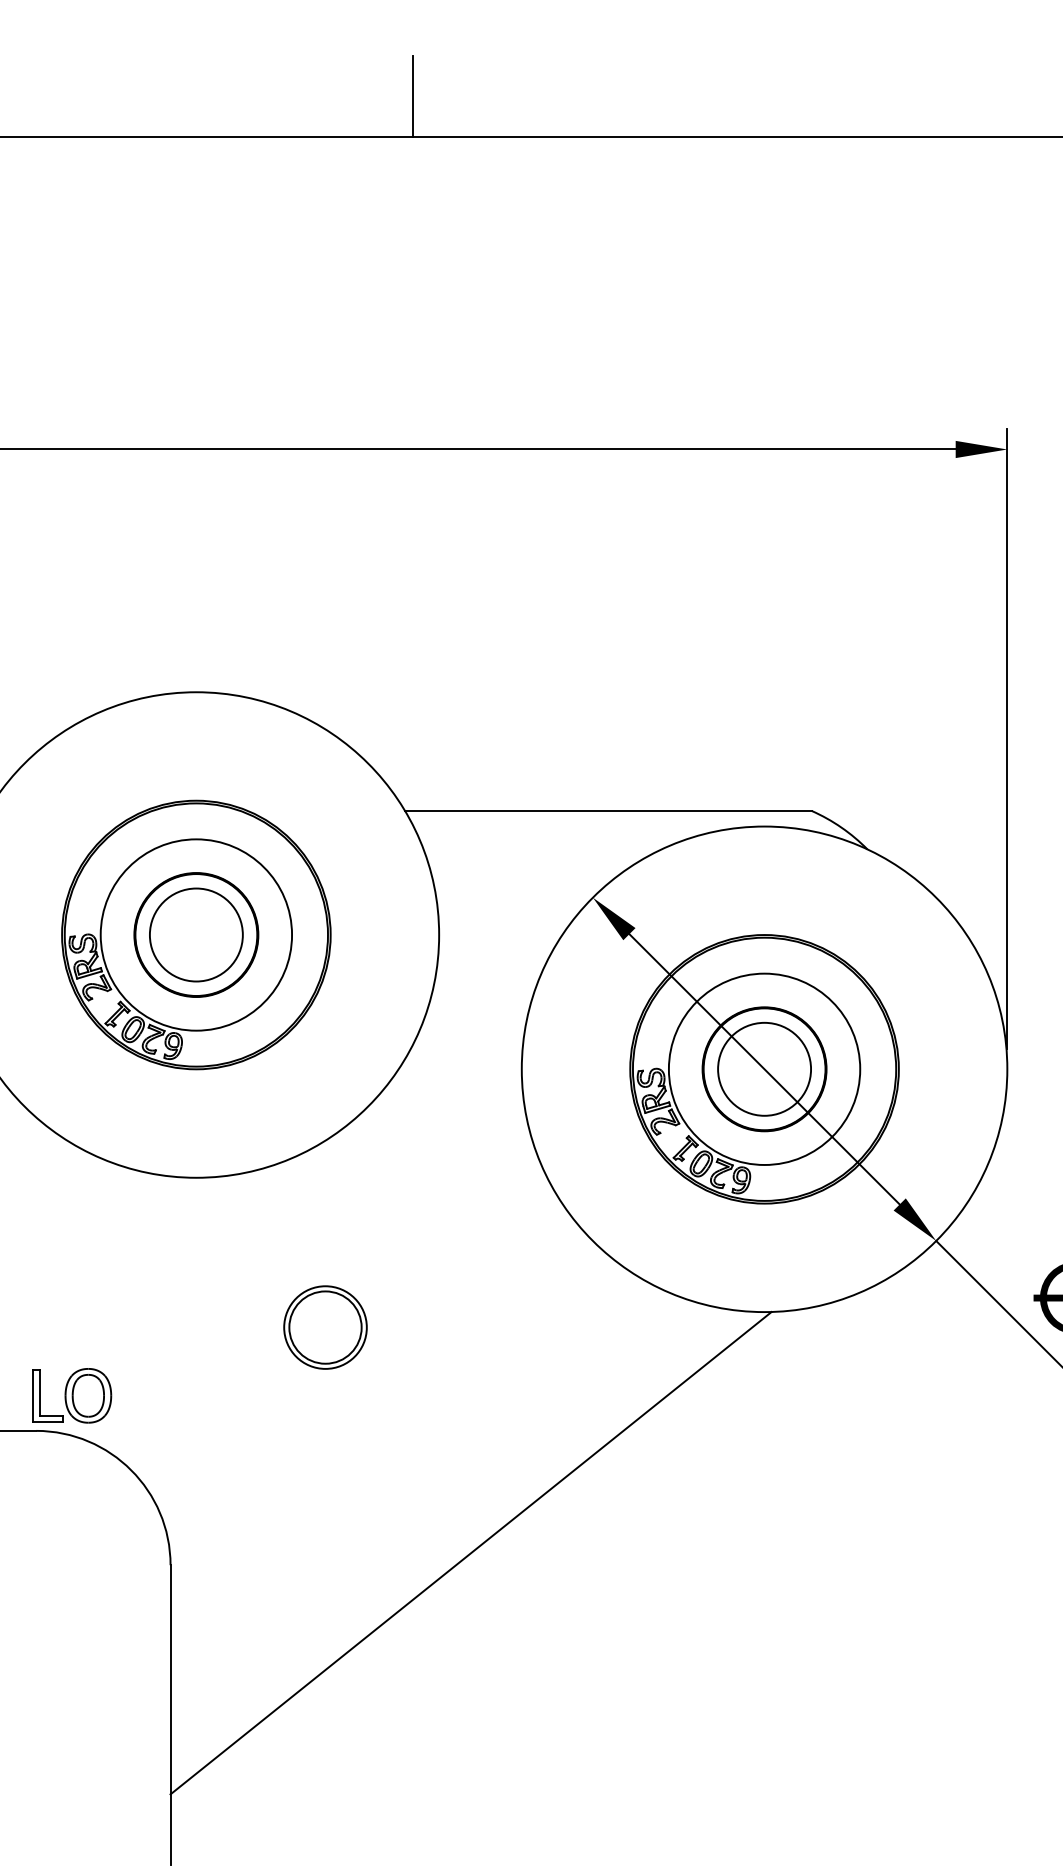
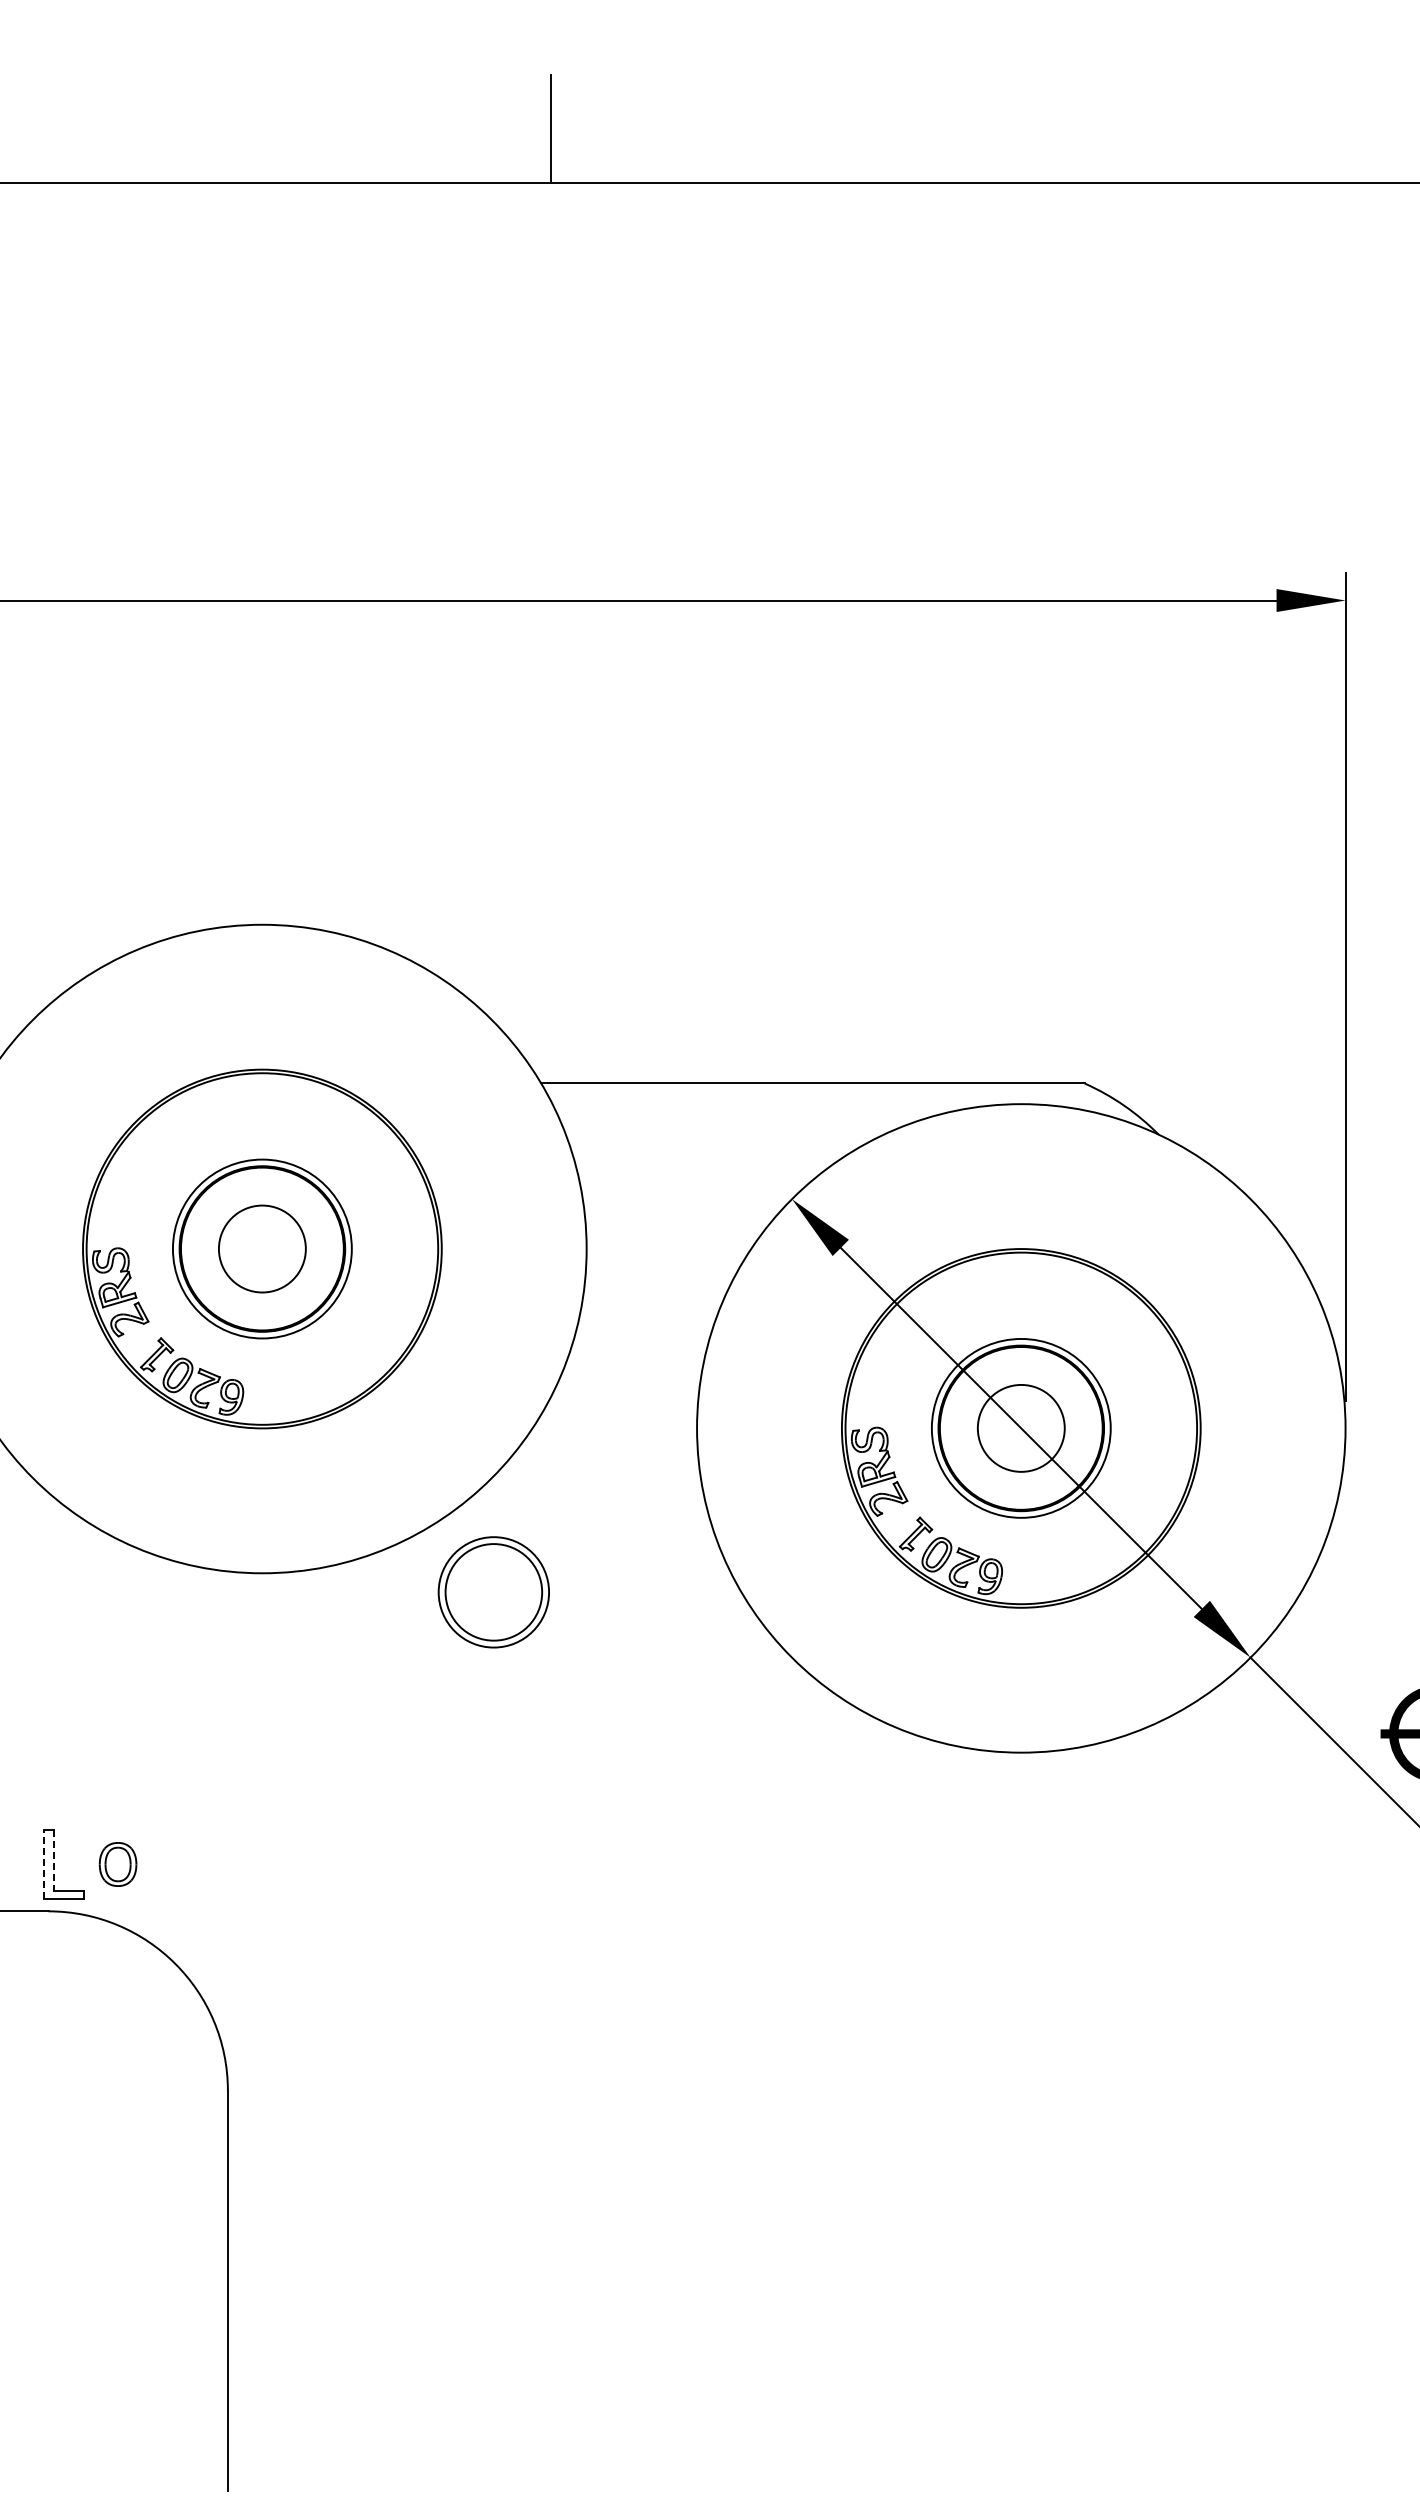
circle: (196, 934) -> (262, 1248), size x0.7
circle: (196, 934) -> (262, 1248), size x0.7
circle: (764, 1069) -> (1021, 1428), size x0.7
circle: (764, 1069) -> (1021, 1428), size x0.7
part: (325, 1327) -> (493, 1592), moved
line: (39, 1392) -> (53, 1860), solid -> dashed
line: (33, 1395) -> (44, 1864), solid -> dashed
part: (87, 1395) -> (117, 1864), size x0.6
line: (470, 1553) -> (628, 2074), removed

